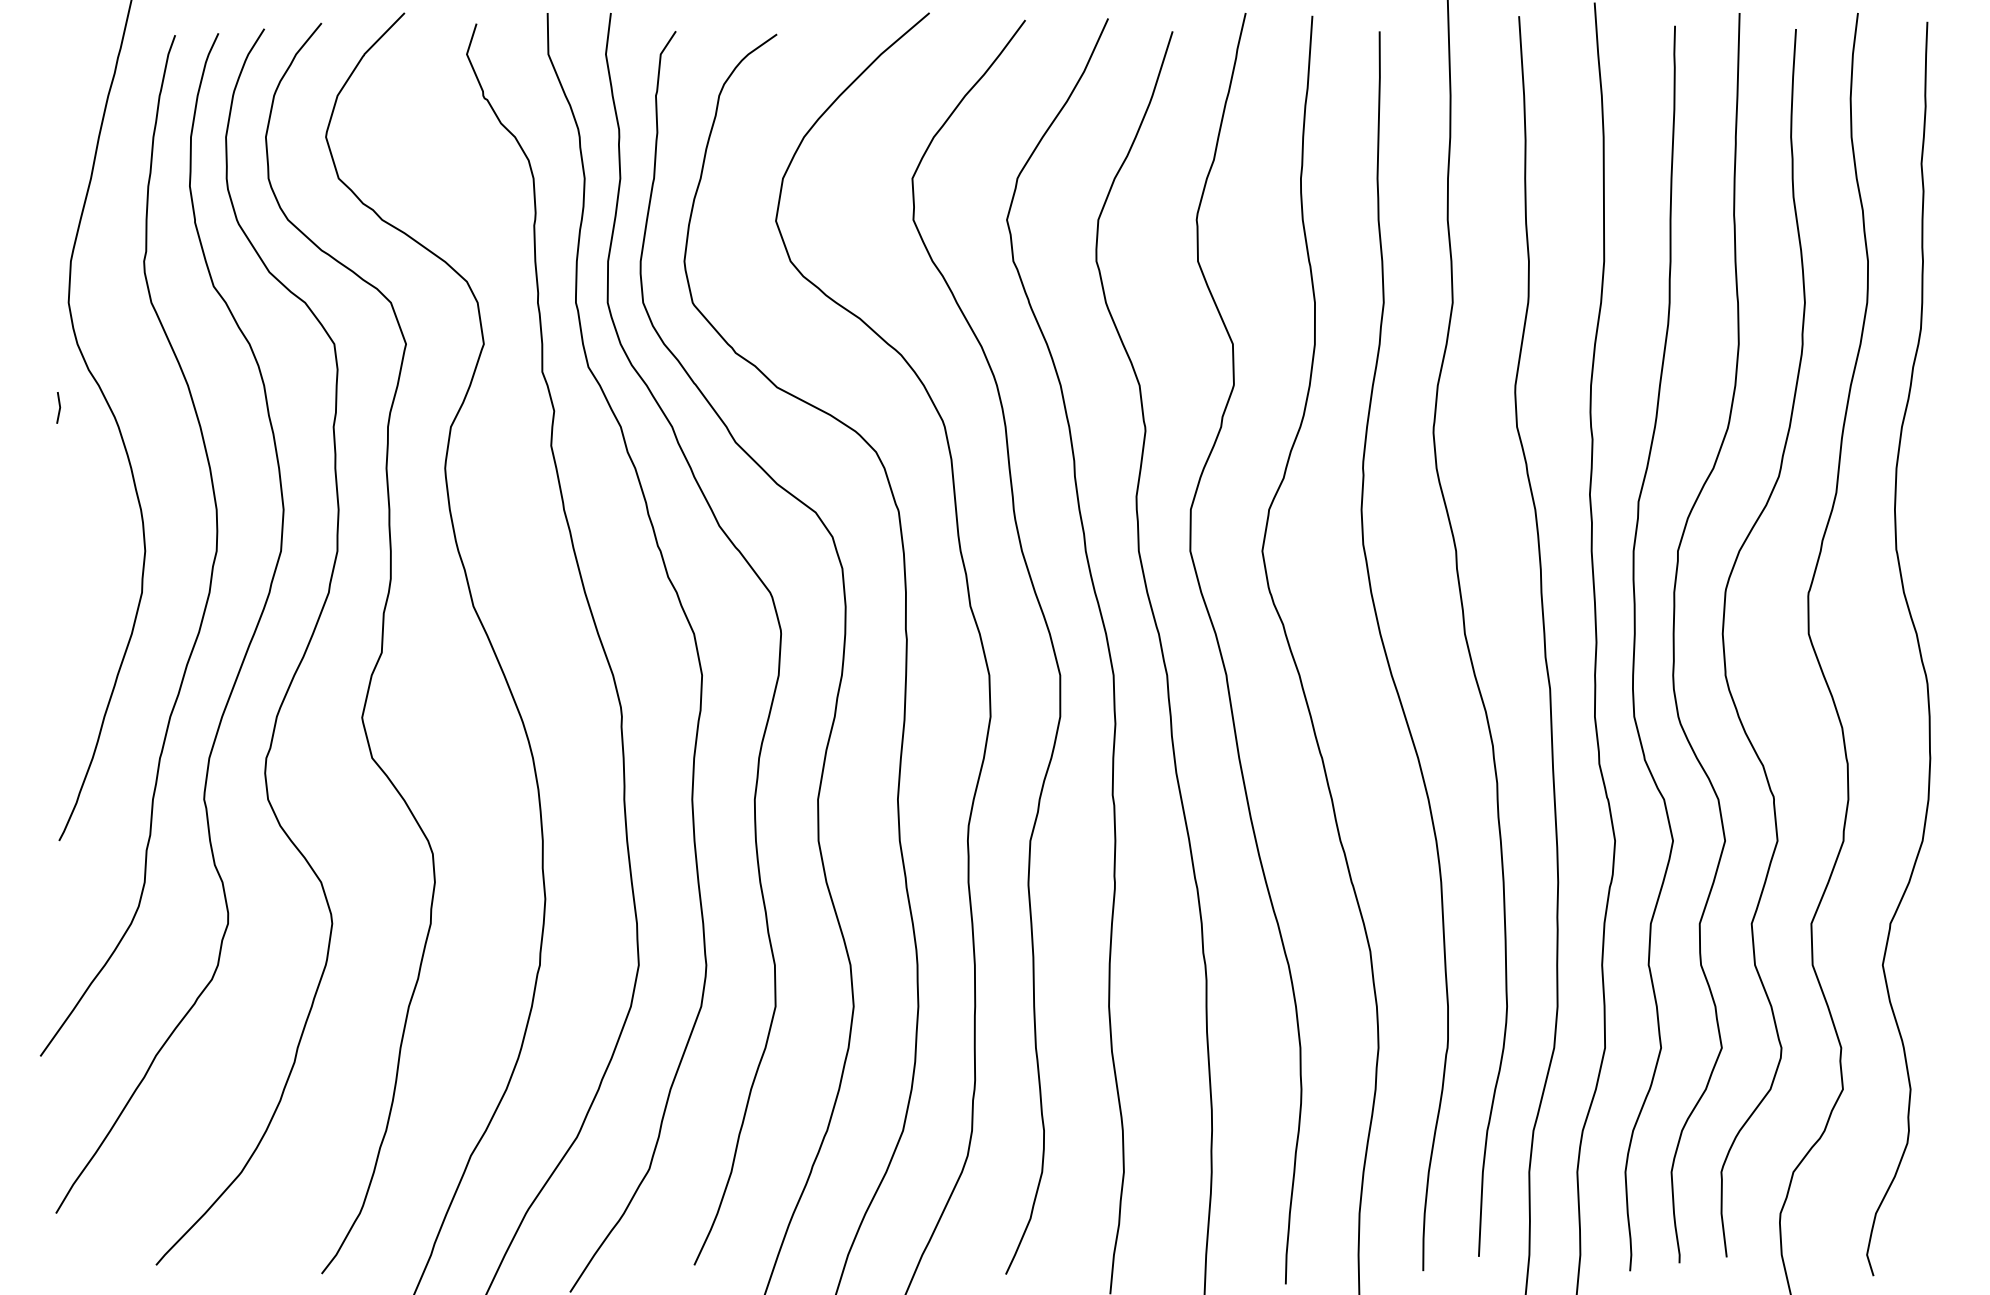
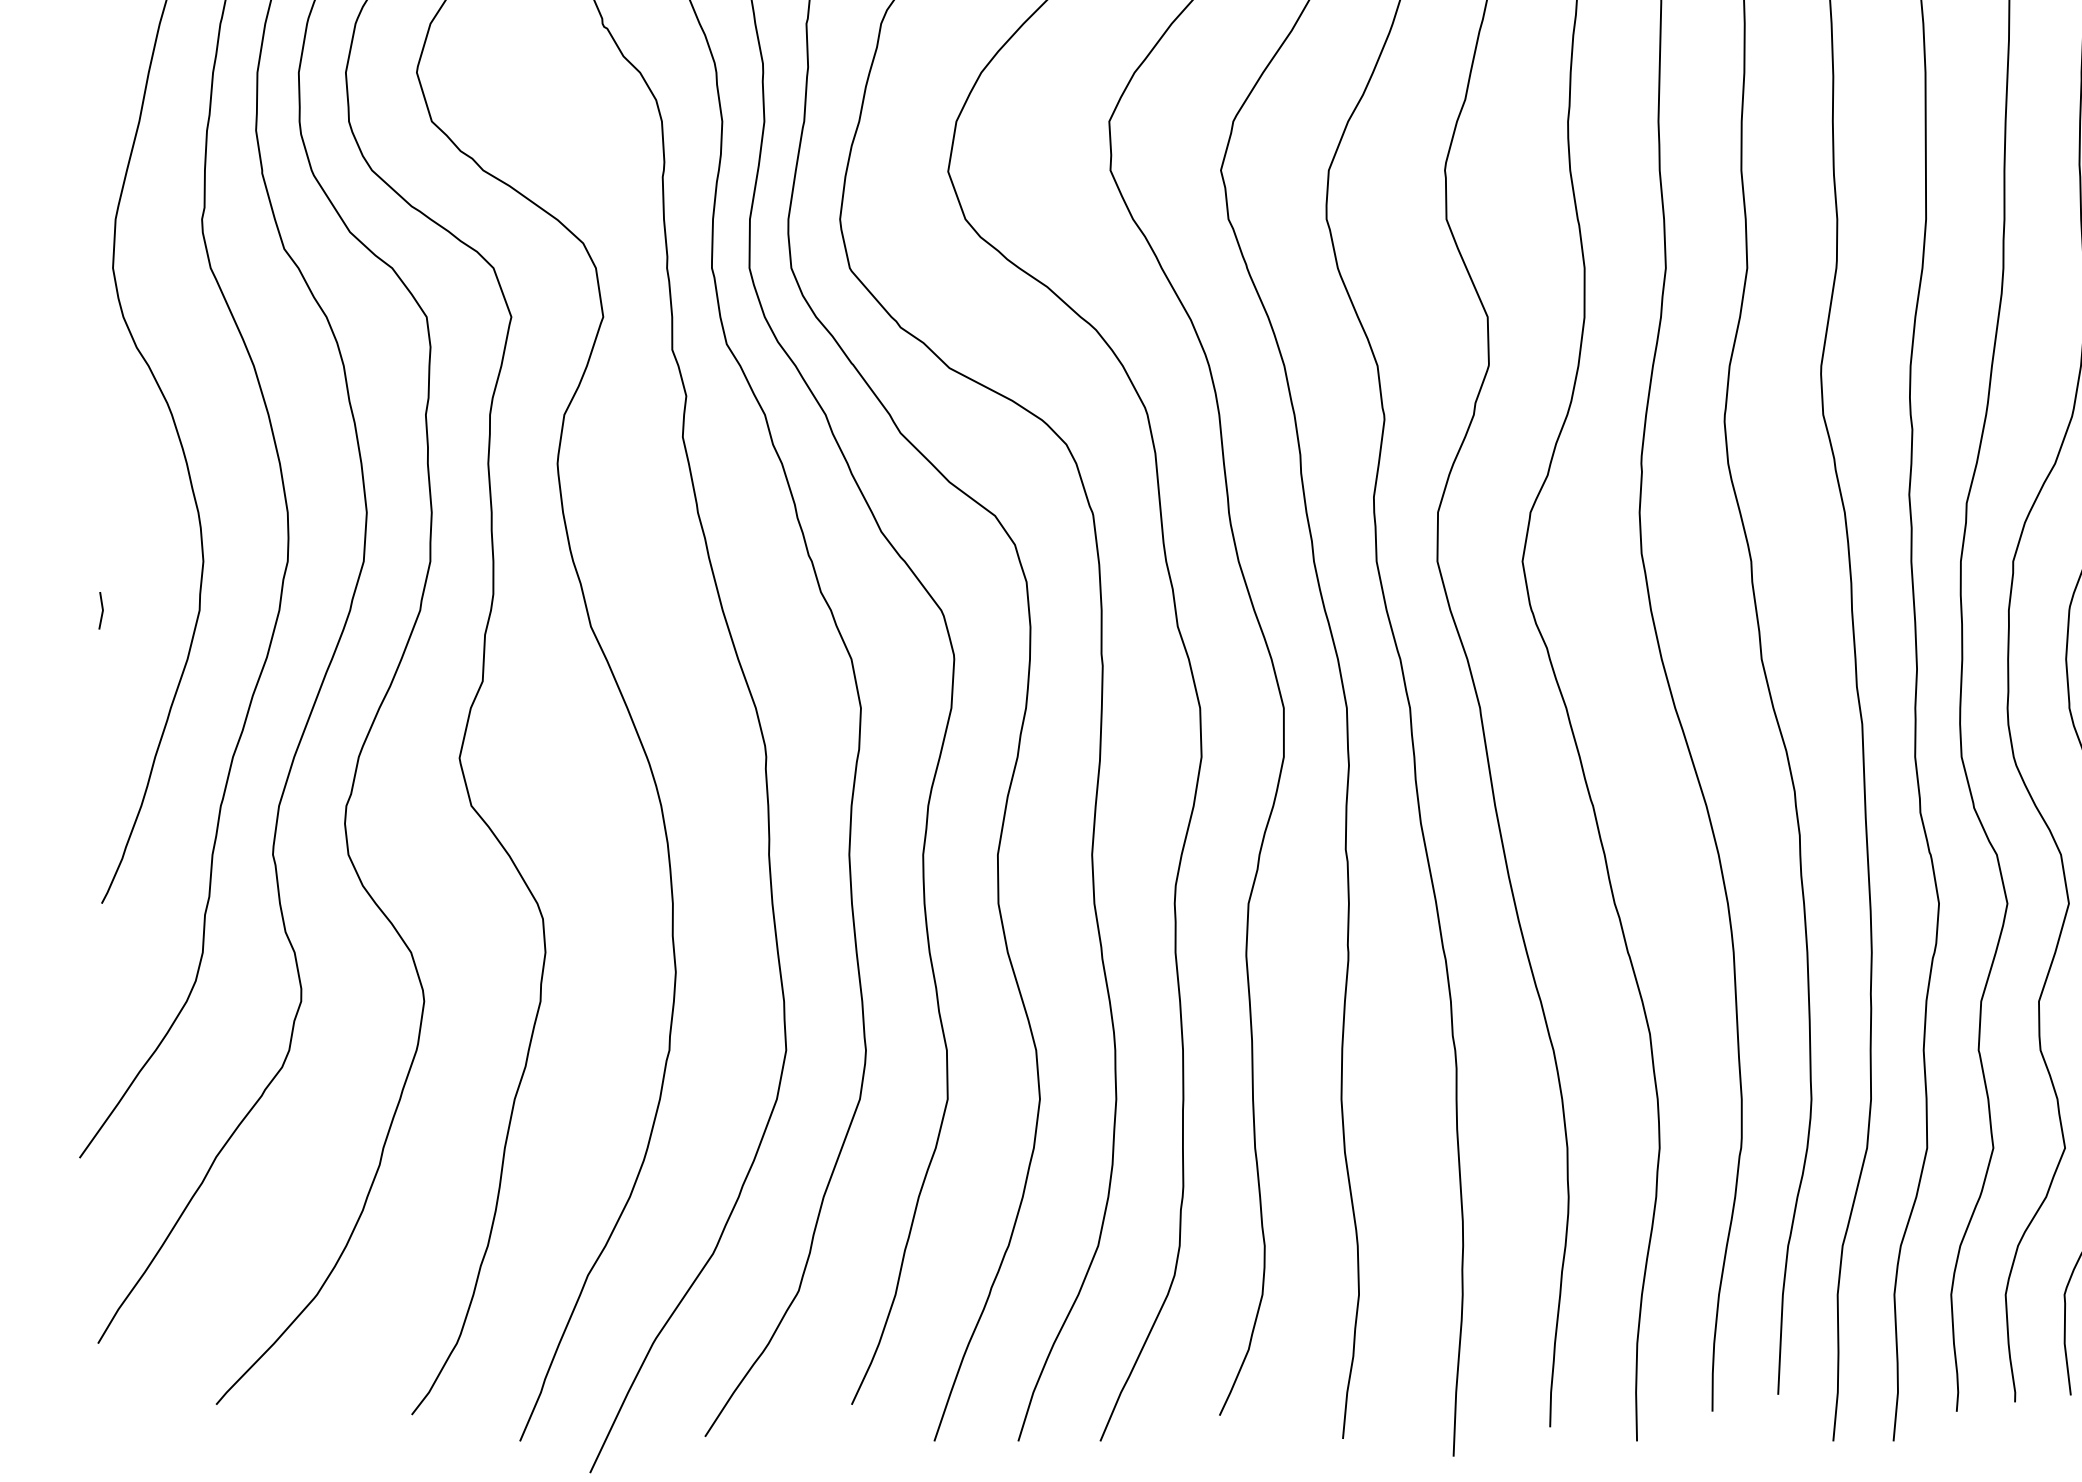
line: (59, 407) -> (102, 610), moved

